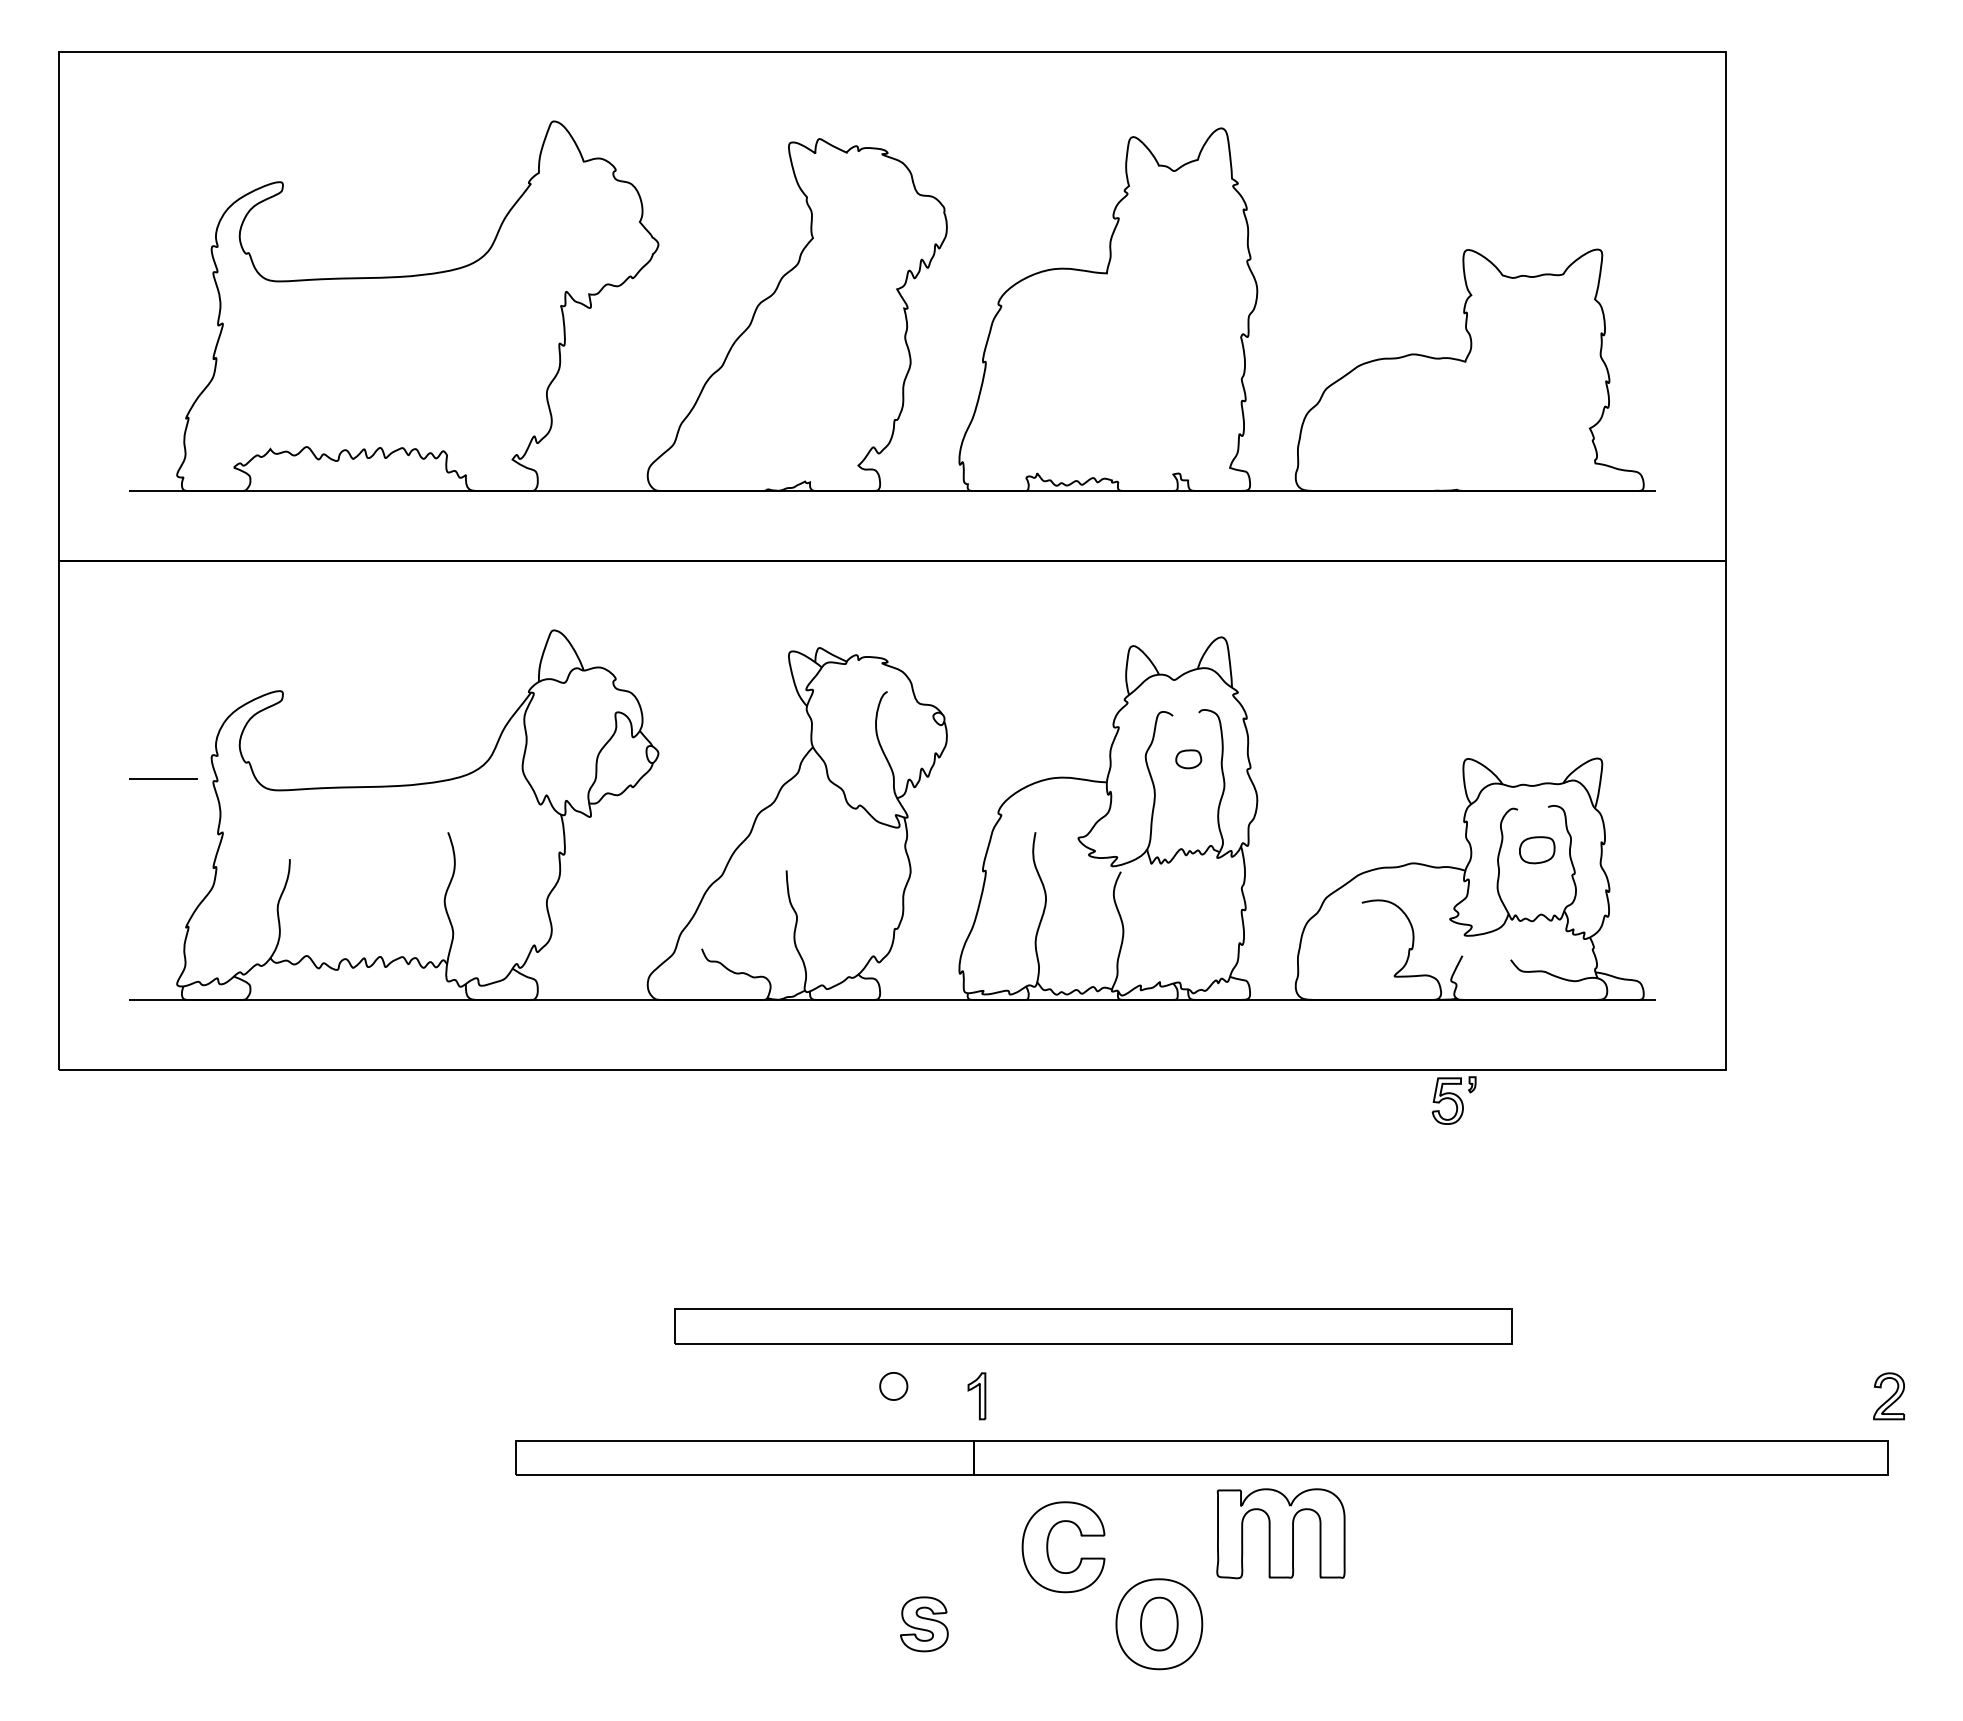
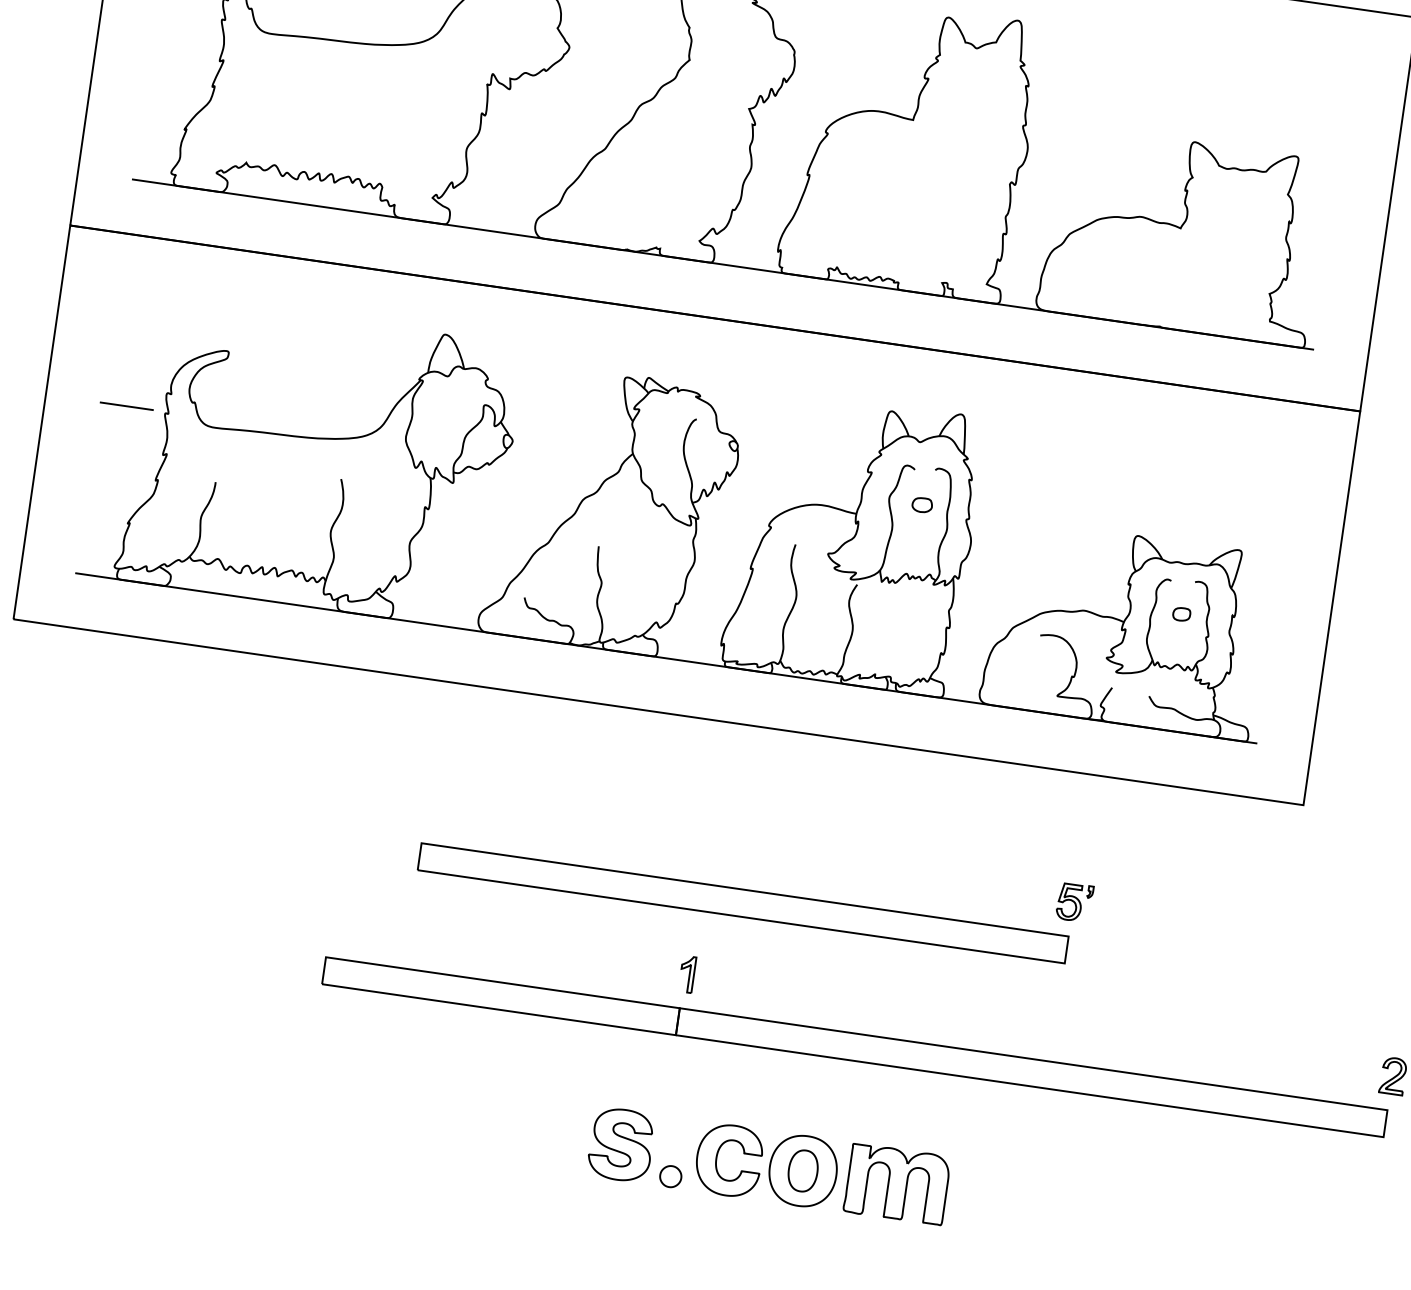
part: (1536, 850) -> (1181, 614), size x0.62
part: (1453, 1100) -> (1074, 902), moved
part: (1093, 1326) -> (743, 903), moved
part: (893, 1386) -> (670, 1176), moved
part: (1280, 1533) -> (896, 1184), moved
part: (1048, 1547) -> (717, 1158), moved
part: (924, 1624) -> (621, 1145), size x1.67

